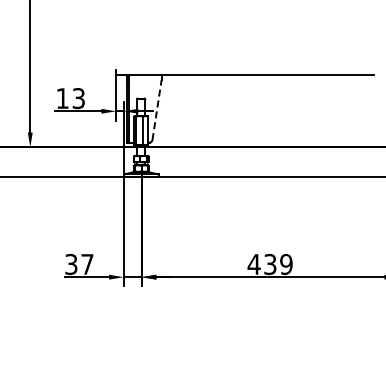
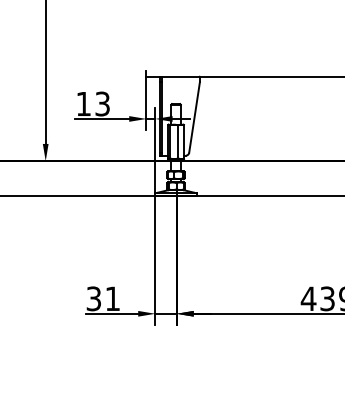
line: (157, 109) -> (195, 116), dashed -> solid
text: (87, 264) -> (112, 298), 37 -> 31

